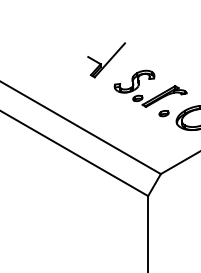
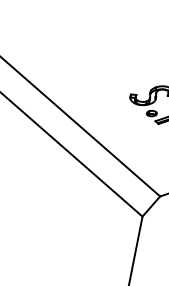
part: (106, 60) -> (127, 67), removed

